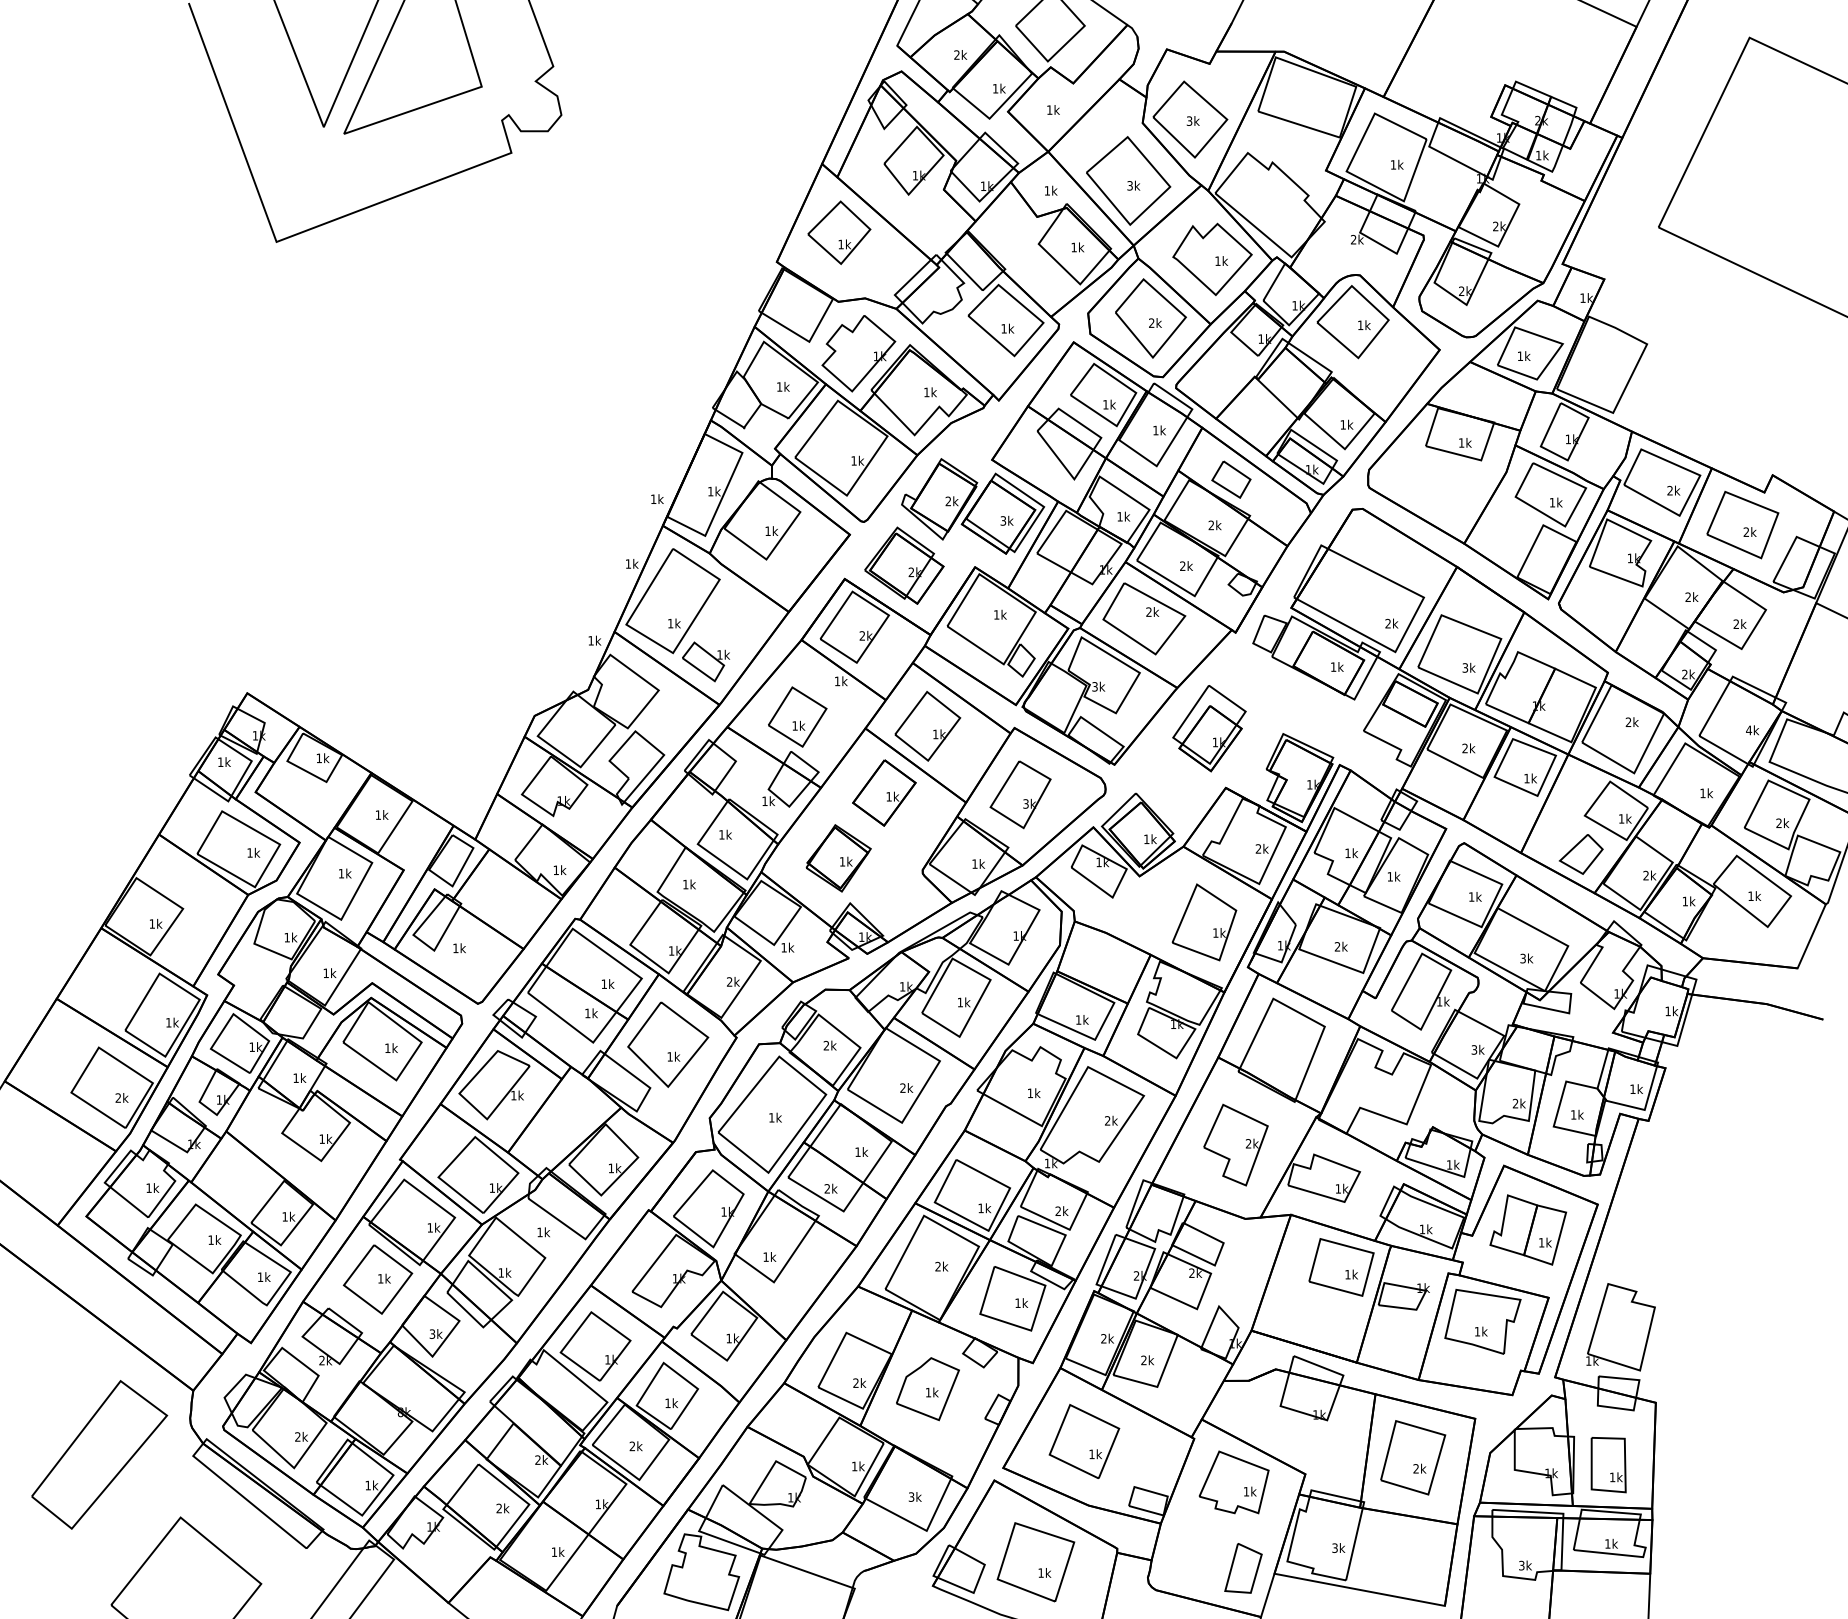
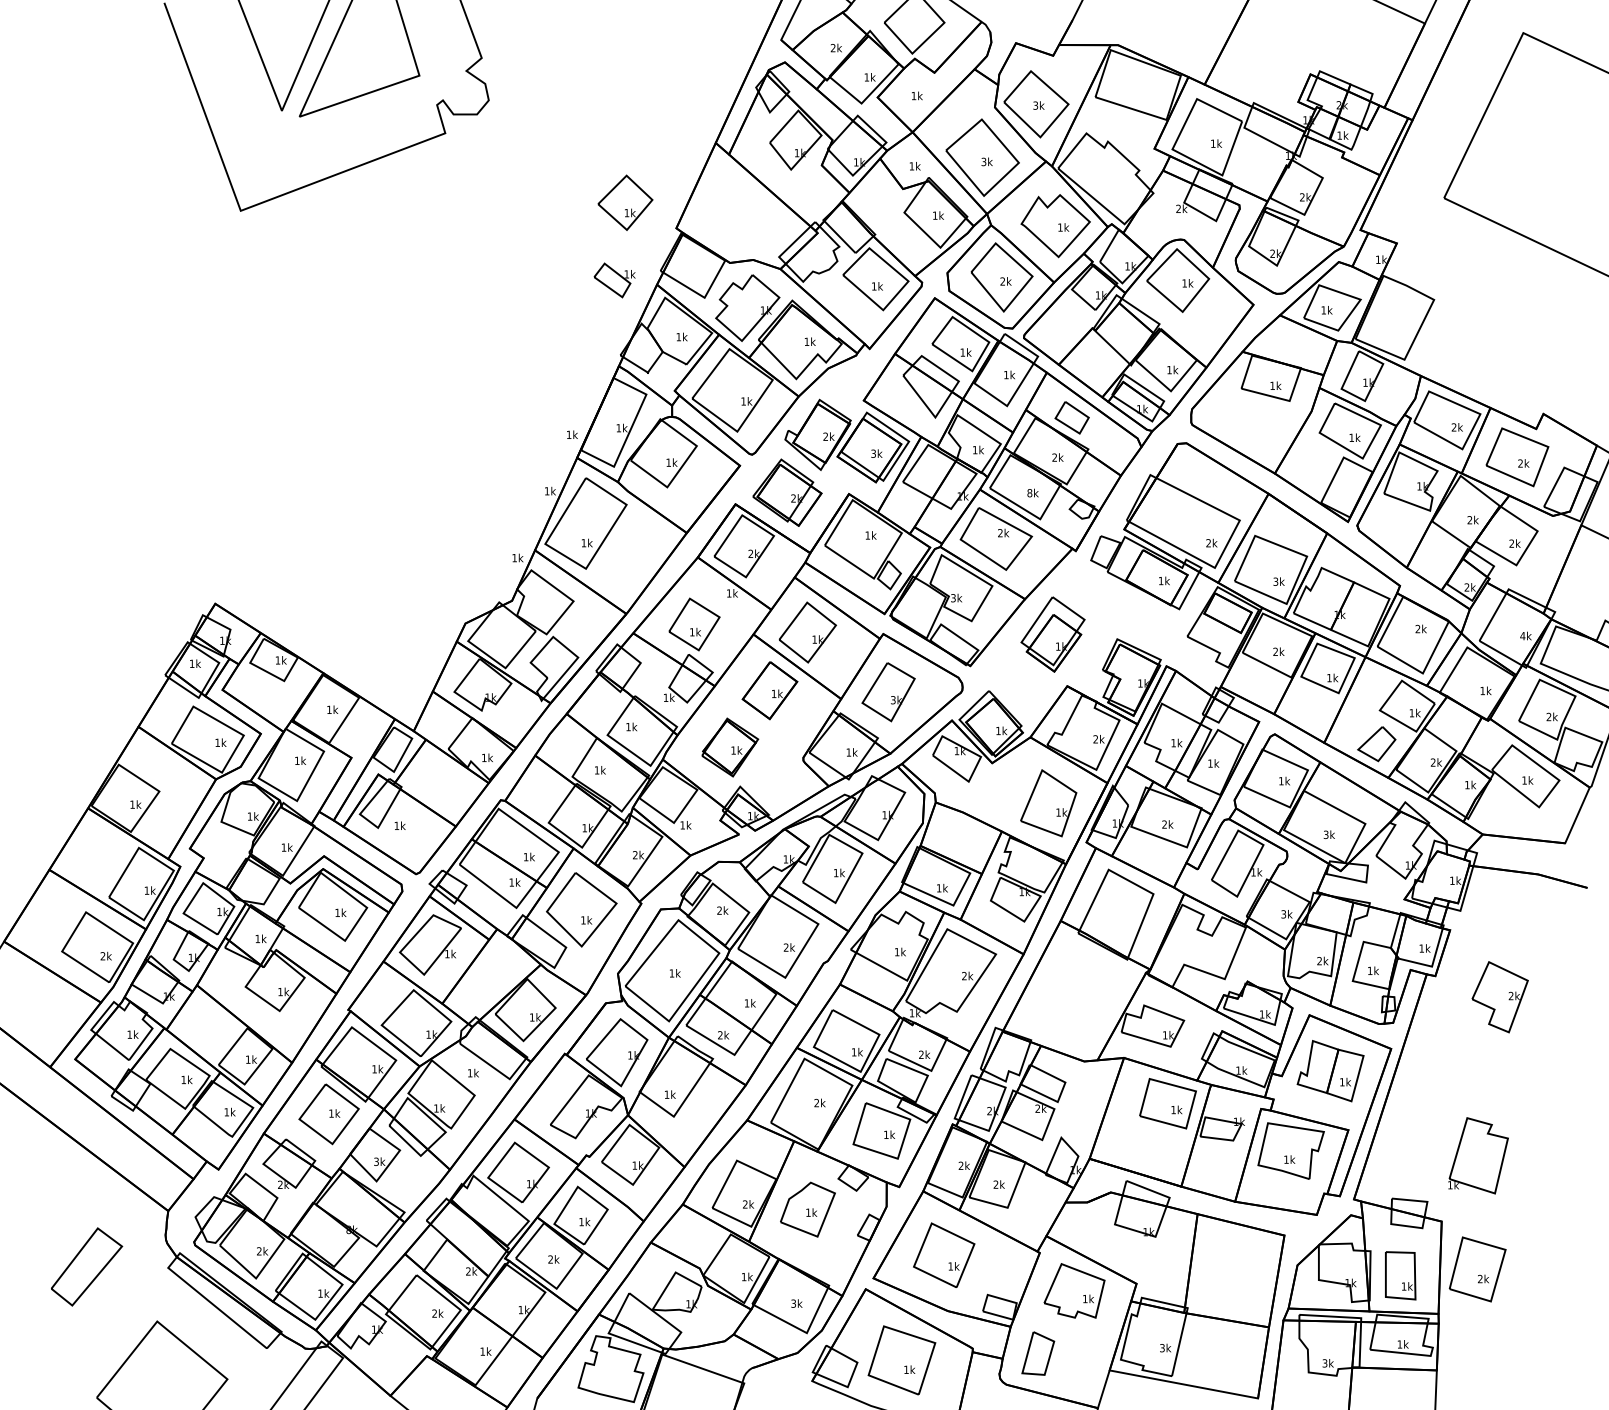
part: (839, 232) -> (625, 202), moved
text: (1182, 565) -> (1029, 492), 2k -> 8k
part: (705, 661) -> (614, 280), moved
part: (1235, 1144) -> (1499, 996), moved
part: (1620, 1327) -> (1477, 1156), moved
part: (99, 1454) -> (86, 1266), size x0.6
part: (1413, 1457) -> (1477, 1269), moved
part: (1243, 1568) -> (1038, 1353), moved

